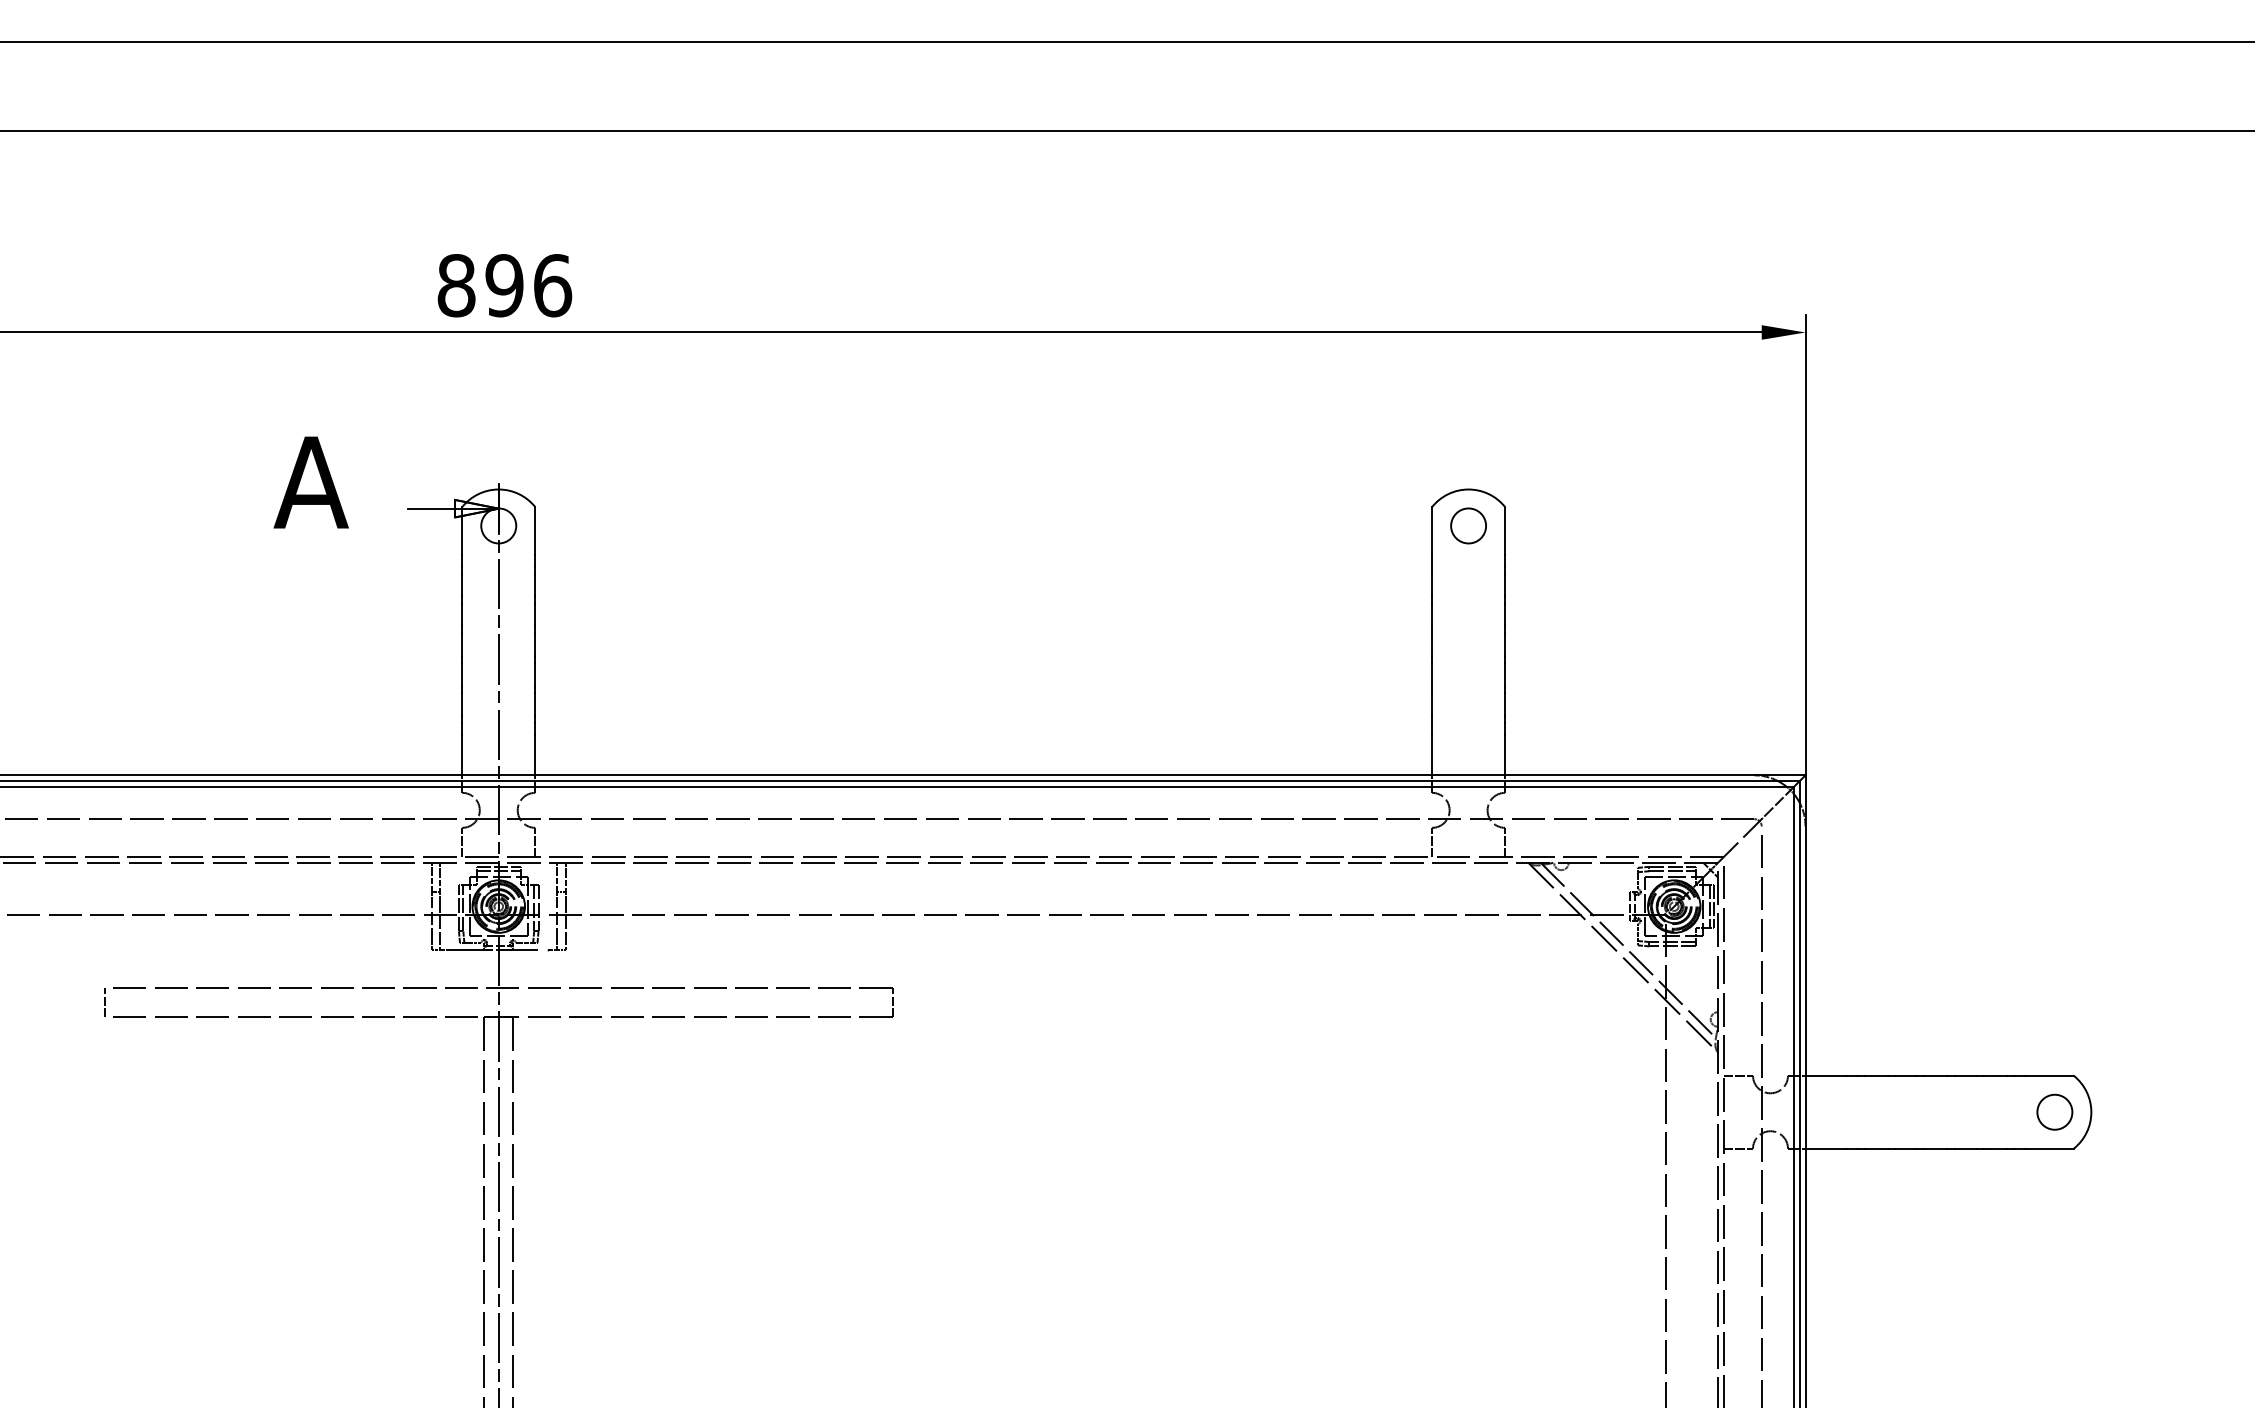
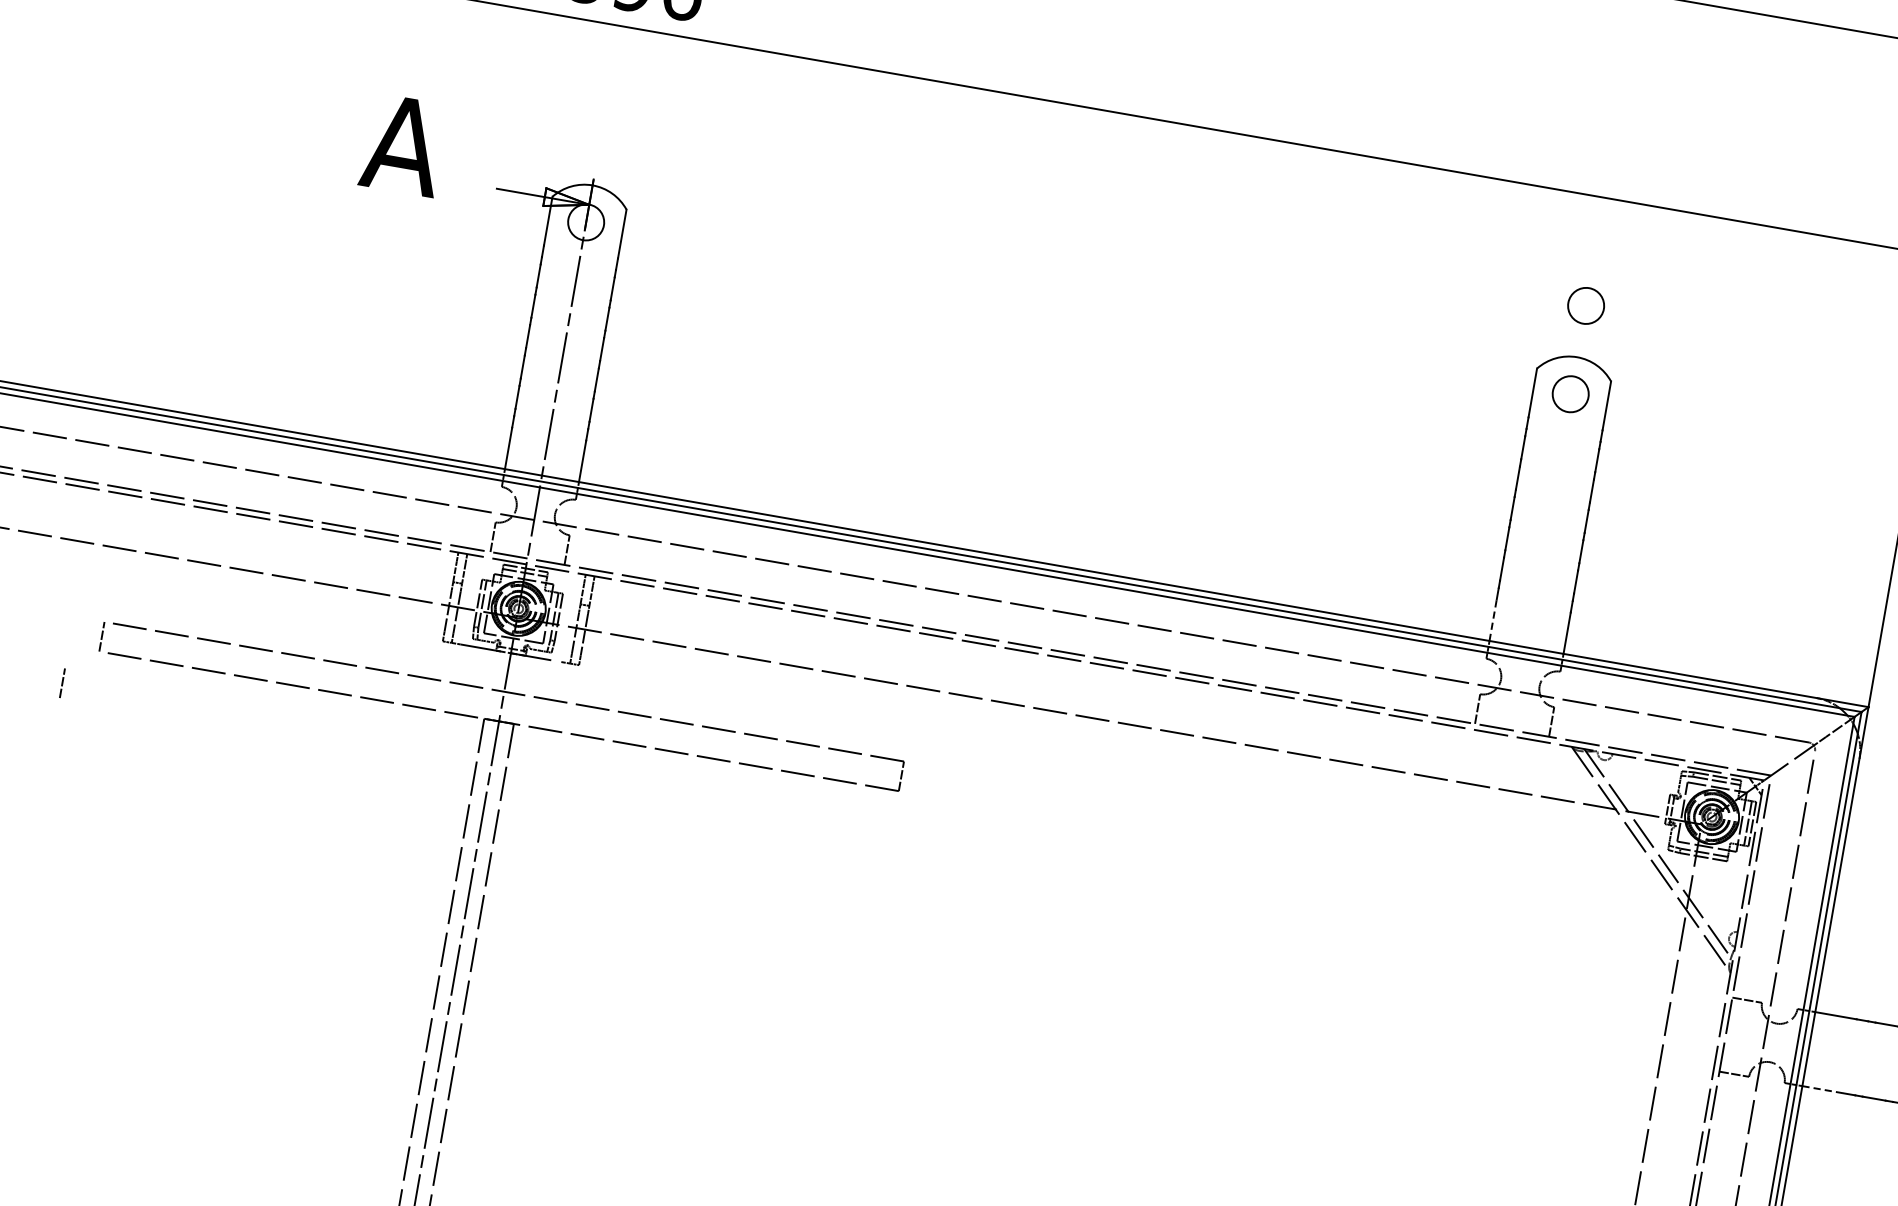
circle: (1468, 438) -> (1586, 305), added
line: (1432, 754) -> (1493, 619), solid -> dashed
line: (74, 1053) -> (62, 682), added
line: (1826, 1148) -> (1823, 1089), solid -> dashed

